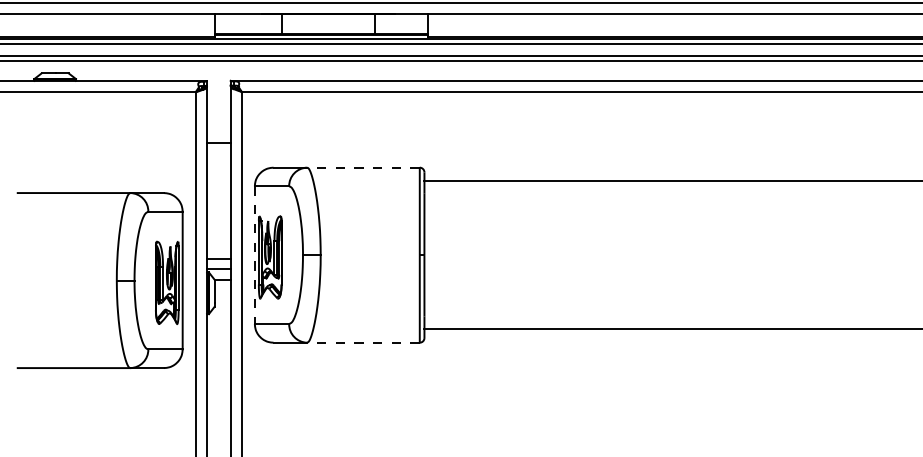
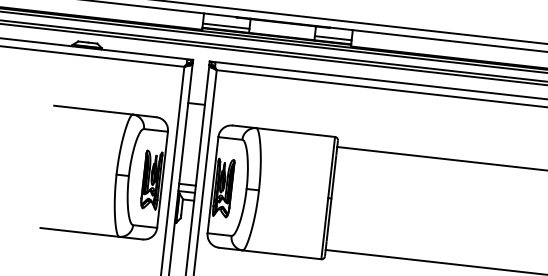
line: (247, 28) -> (225, 26), added
line: (401, 28) -> (333, 38), added
line: (362, 167) -> (295, 132), dashed -> solid
line: (254, 255) -> (212, 185), dashed -> solid
part: (115, 280) -> (115, 174), moved
line: (362, 342) -> (281, 254), dashed -> solid

